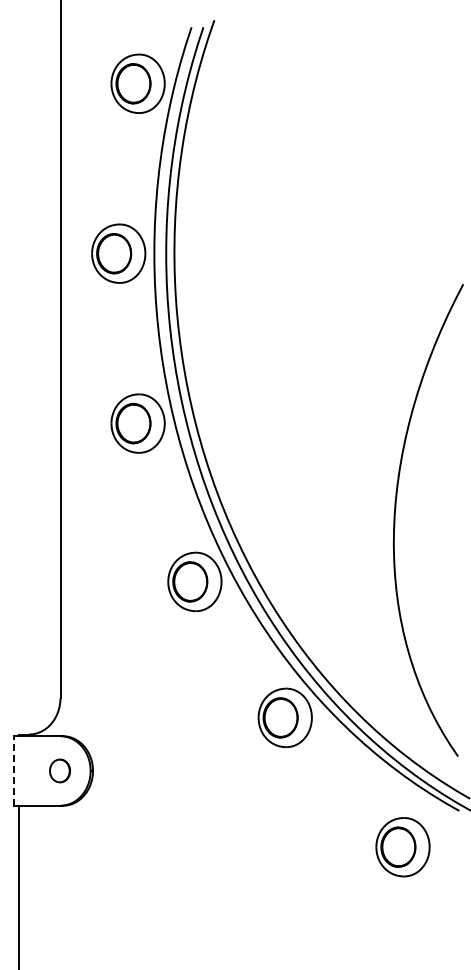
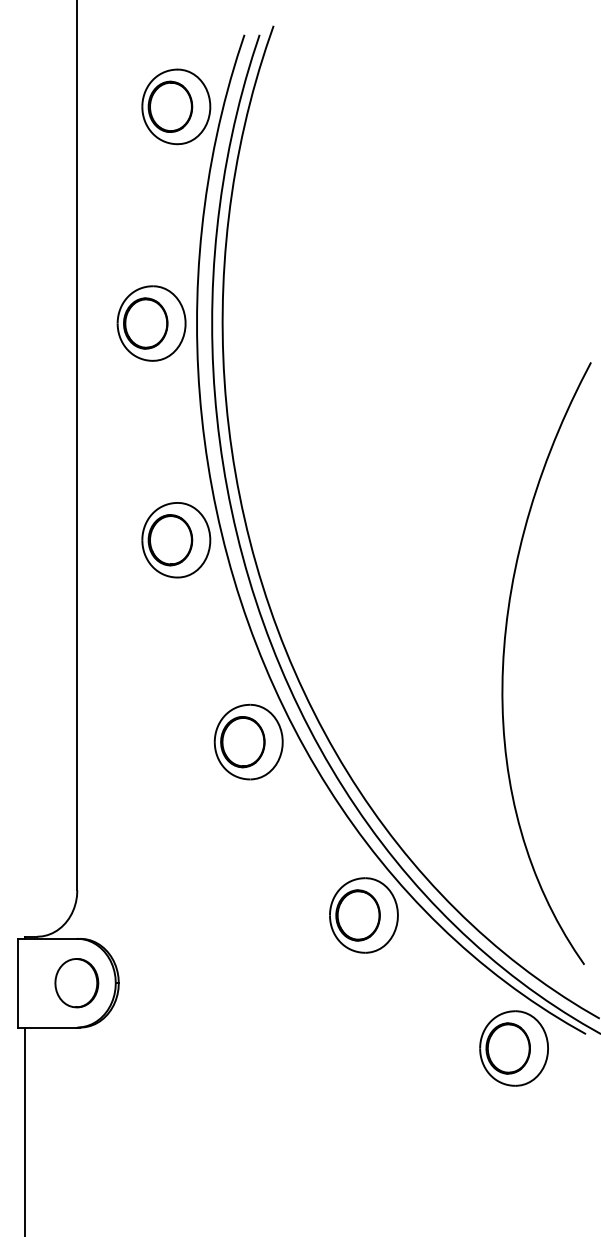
line: (13, 770) -> (17, 982), dashed -> solid
part: (59, 770) -> (76, 982), size x1.67
part: (402, 847) -> (513, 1048), moved

